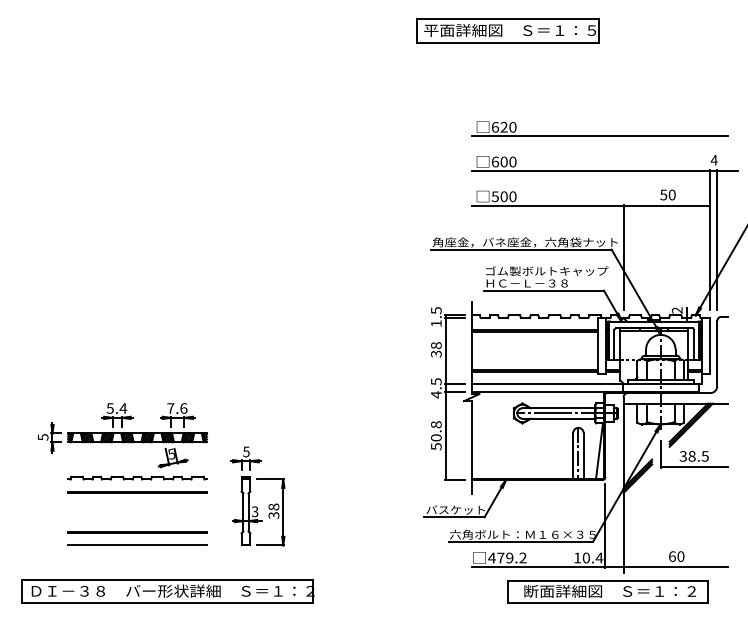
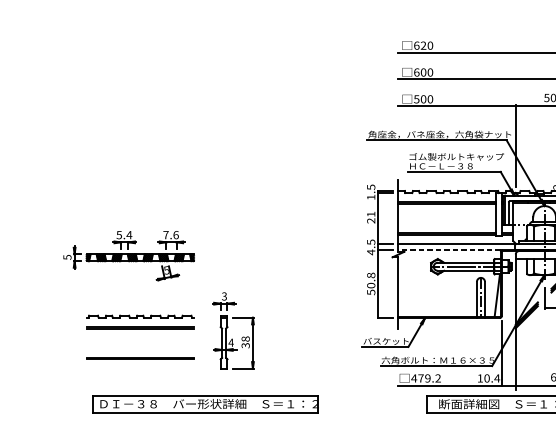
text: (436, 349) -> (371, 217), 38 -> 21
line: (537, 391) -> (449, 249), solid -> dashed
part: (122, 435) -> (128, 255), moved
text: (246, 451) -> (224, 296), 5 -> 3
text: (254, 511) -> (230, 342), 3 -> 4
line: (137, 544) -> (140, 368), removed
part: (167, 591) -> (205, 404), moved

